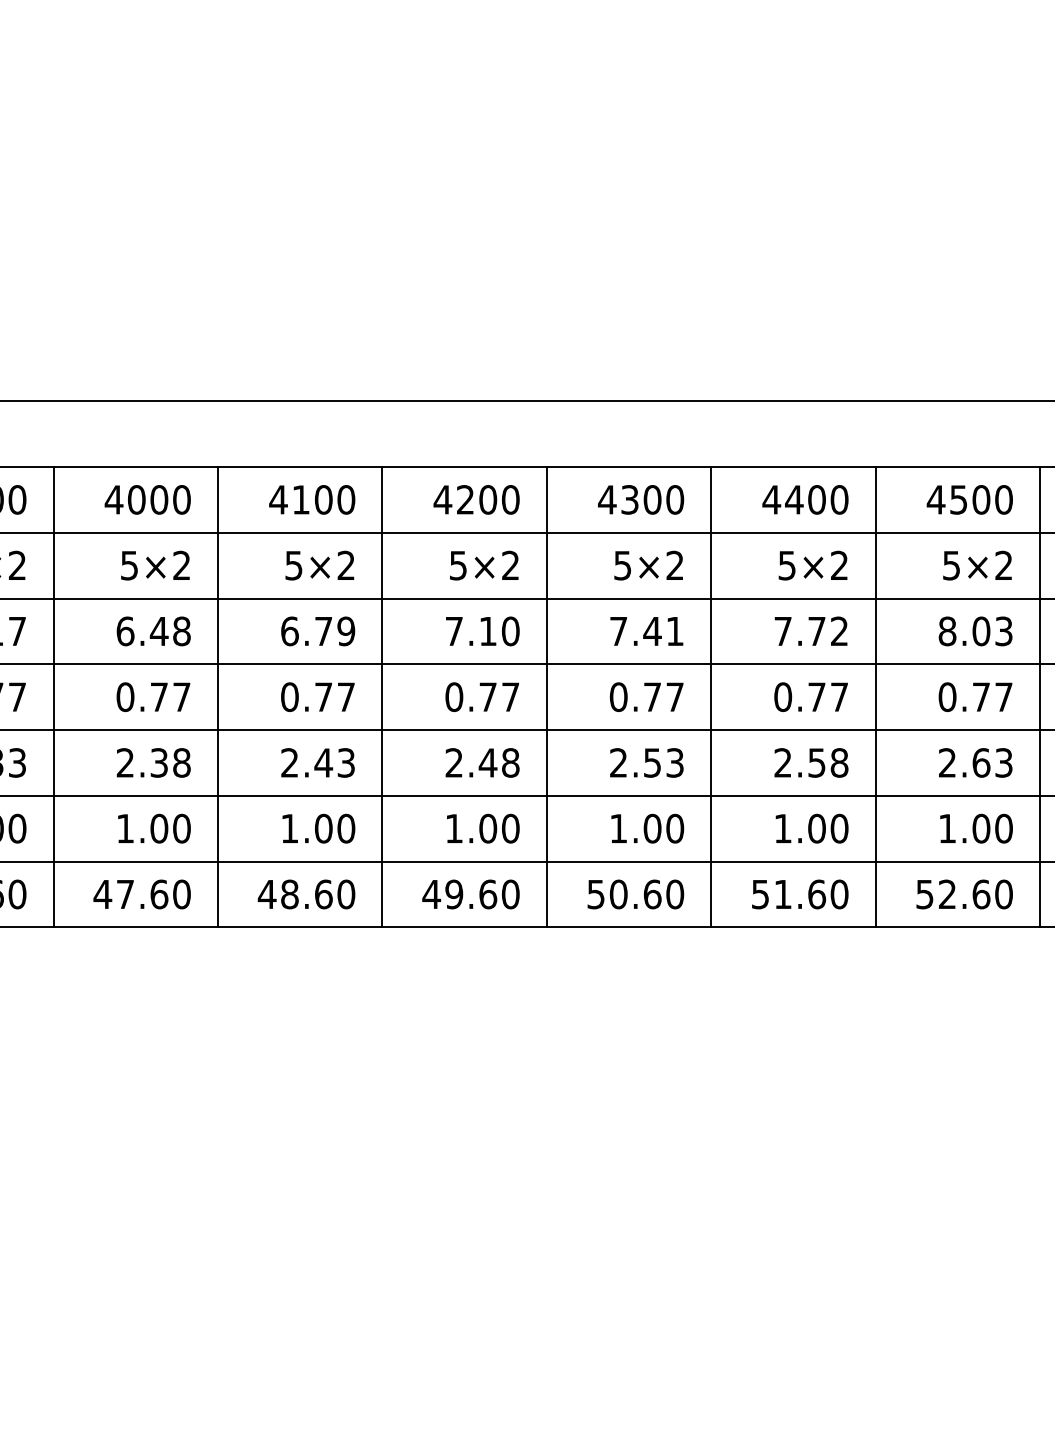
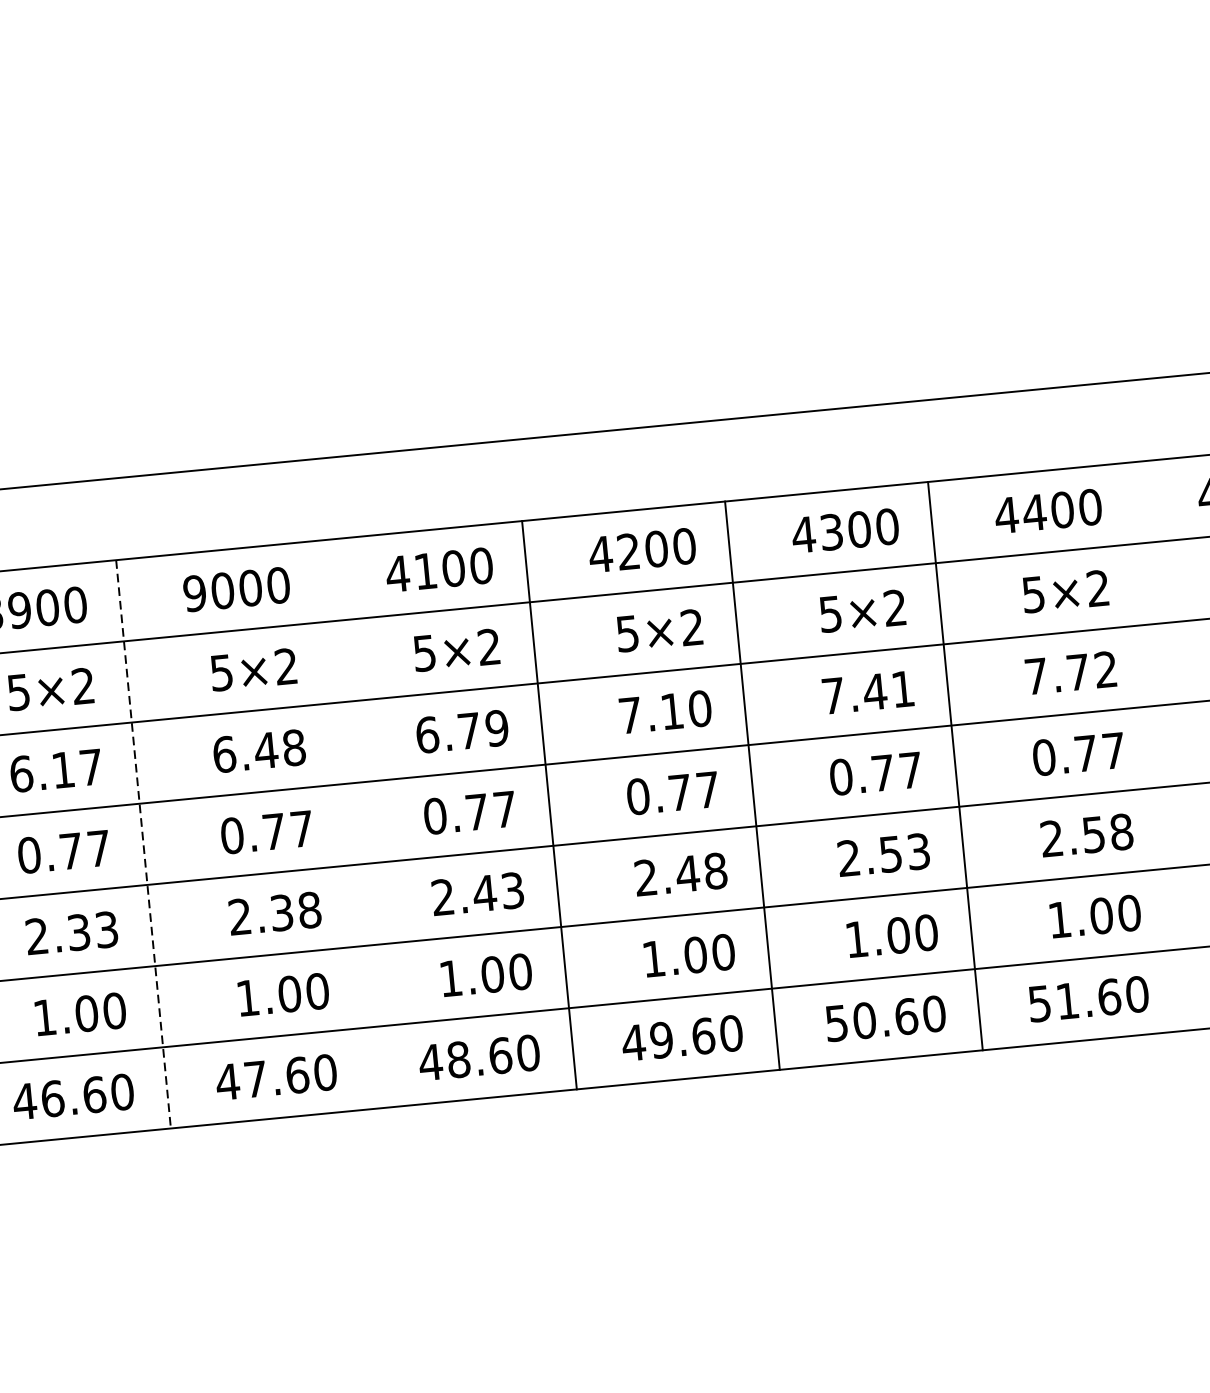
text: (113, 499) -> (194, 593), 4000 -> 9000
line: (53, 697) -> (143, 844), solid -> dashed
line: (217, 697) -> (345, 825), removed
line: (875, 697) -> (1158, 747), removed

